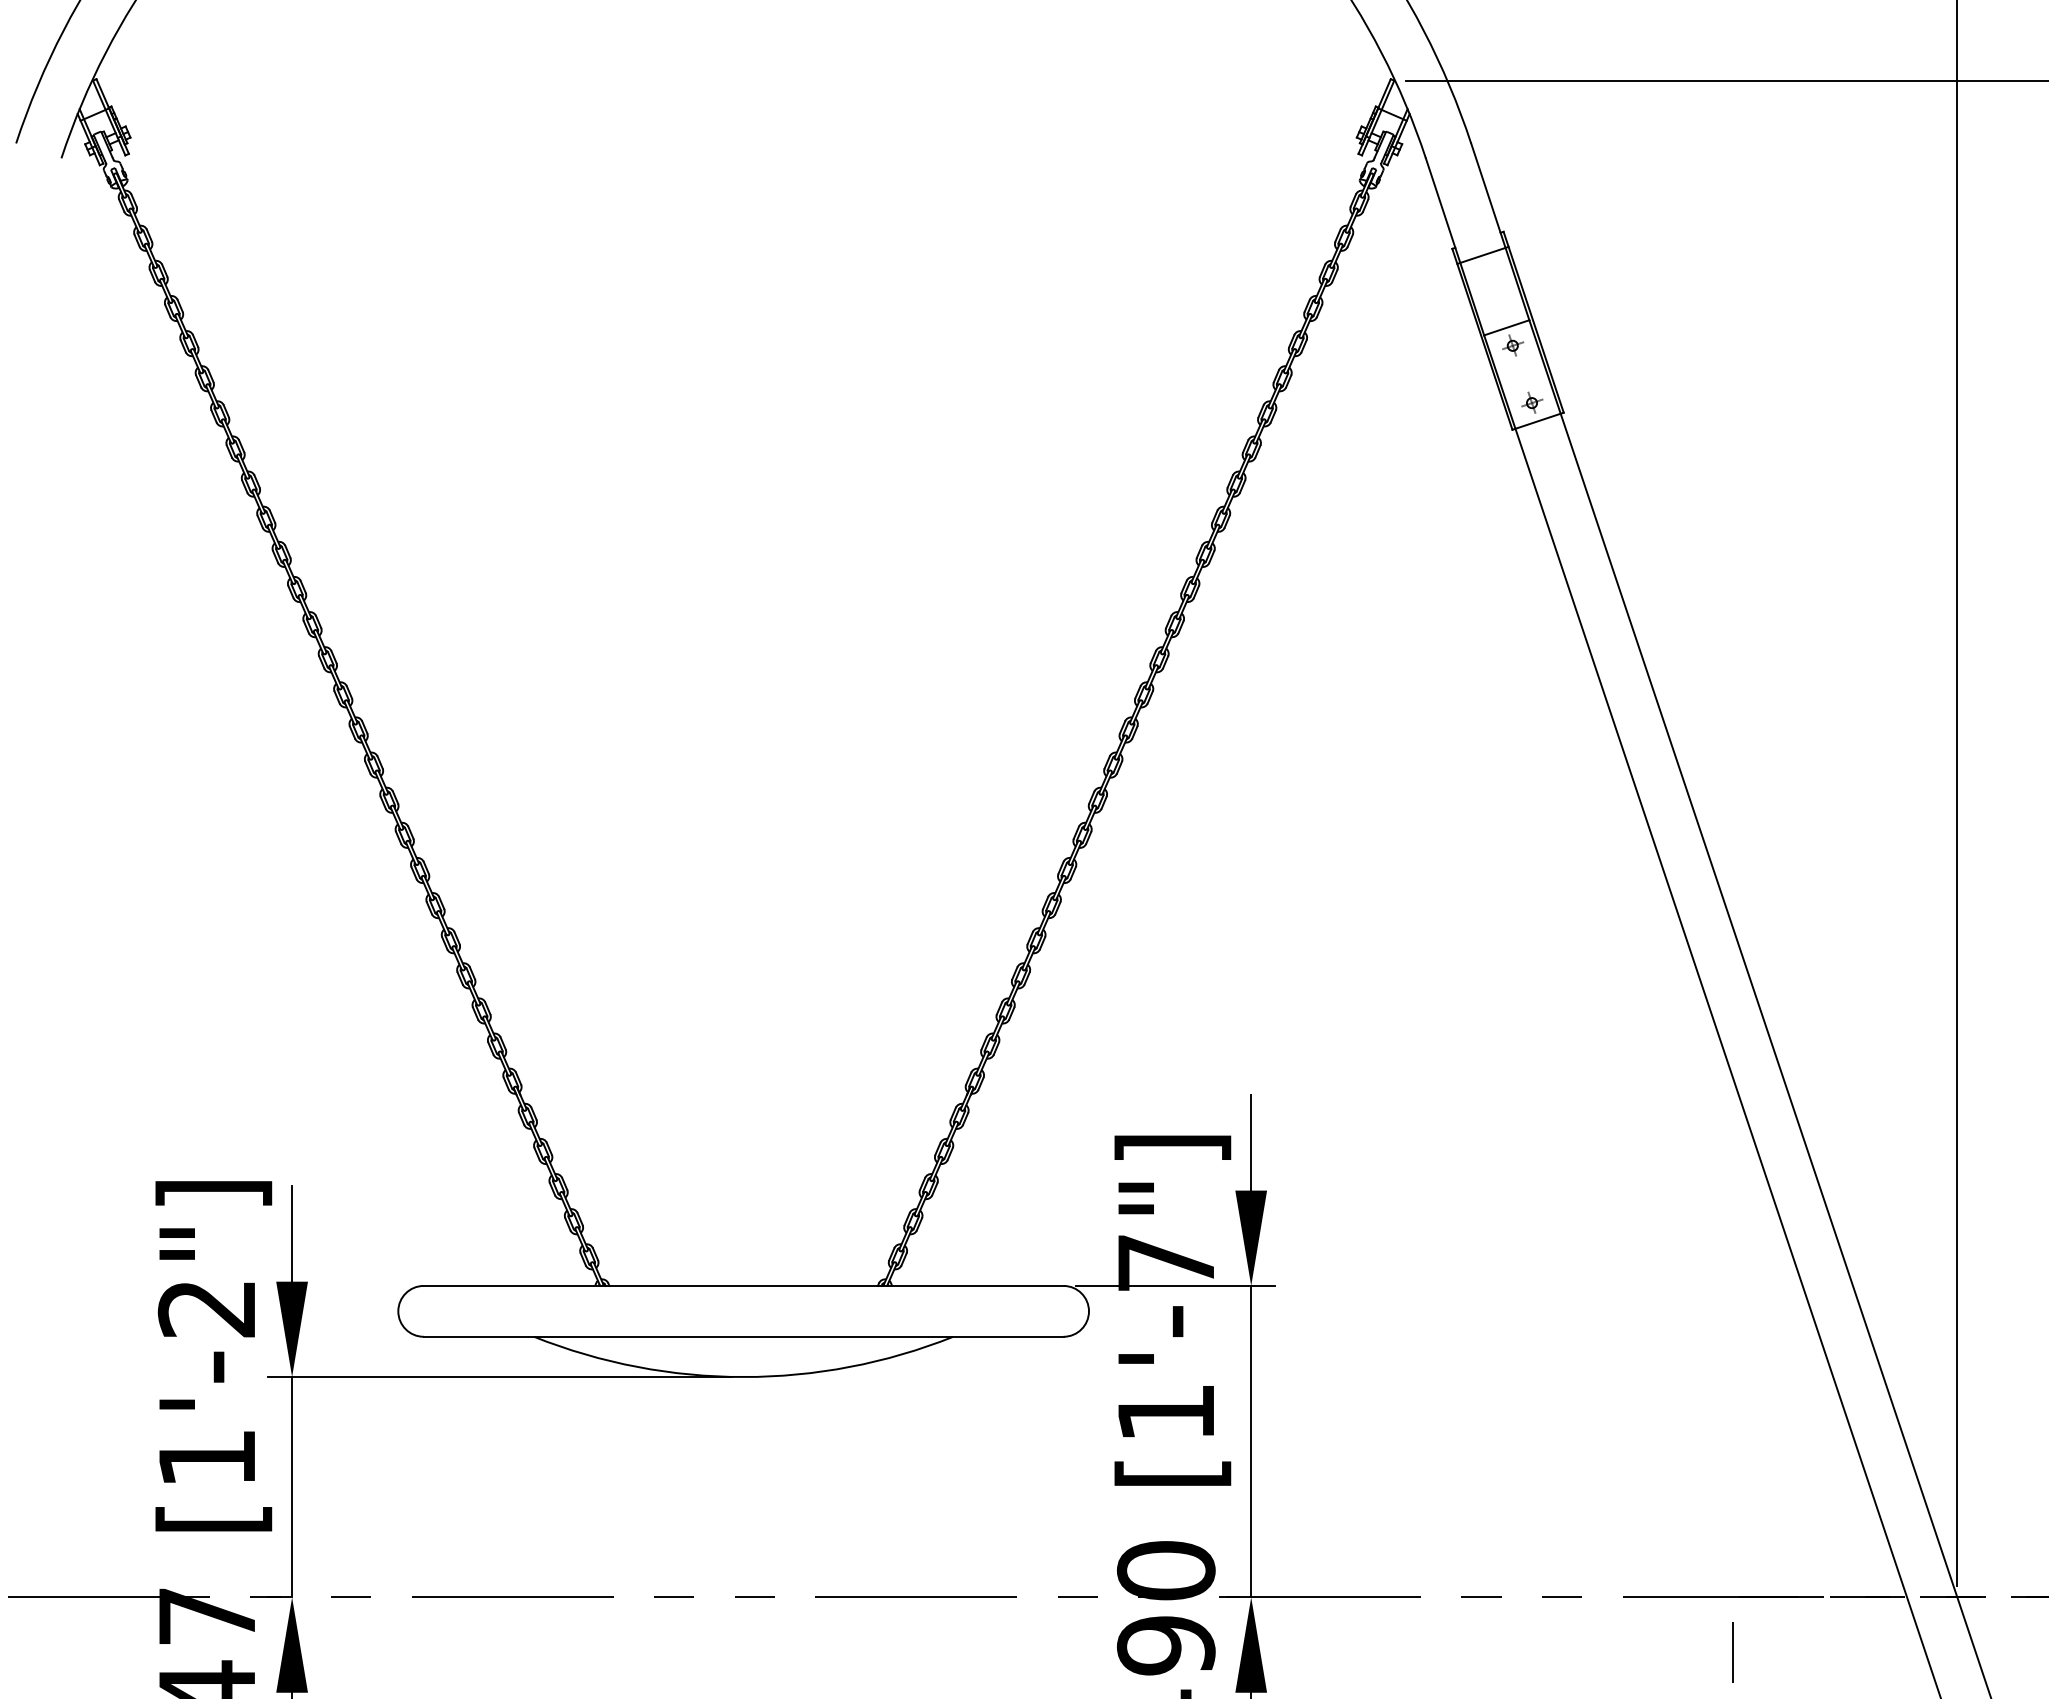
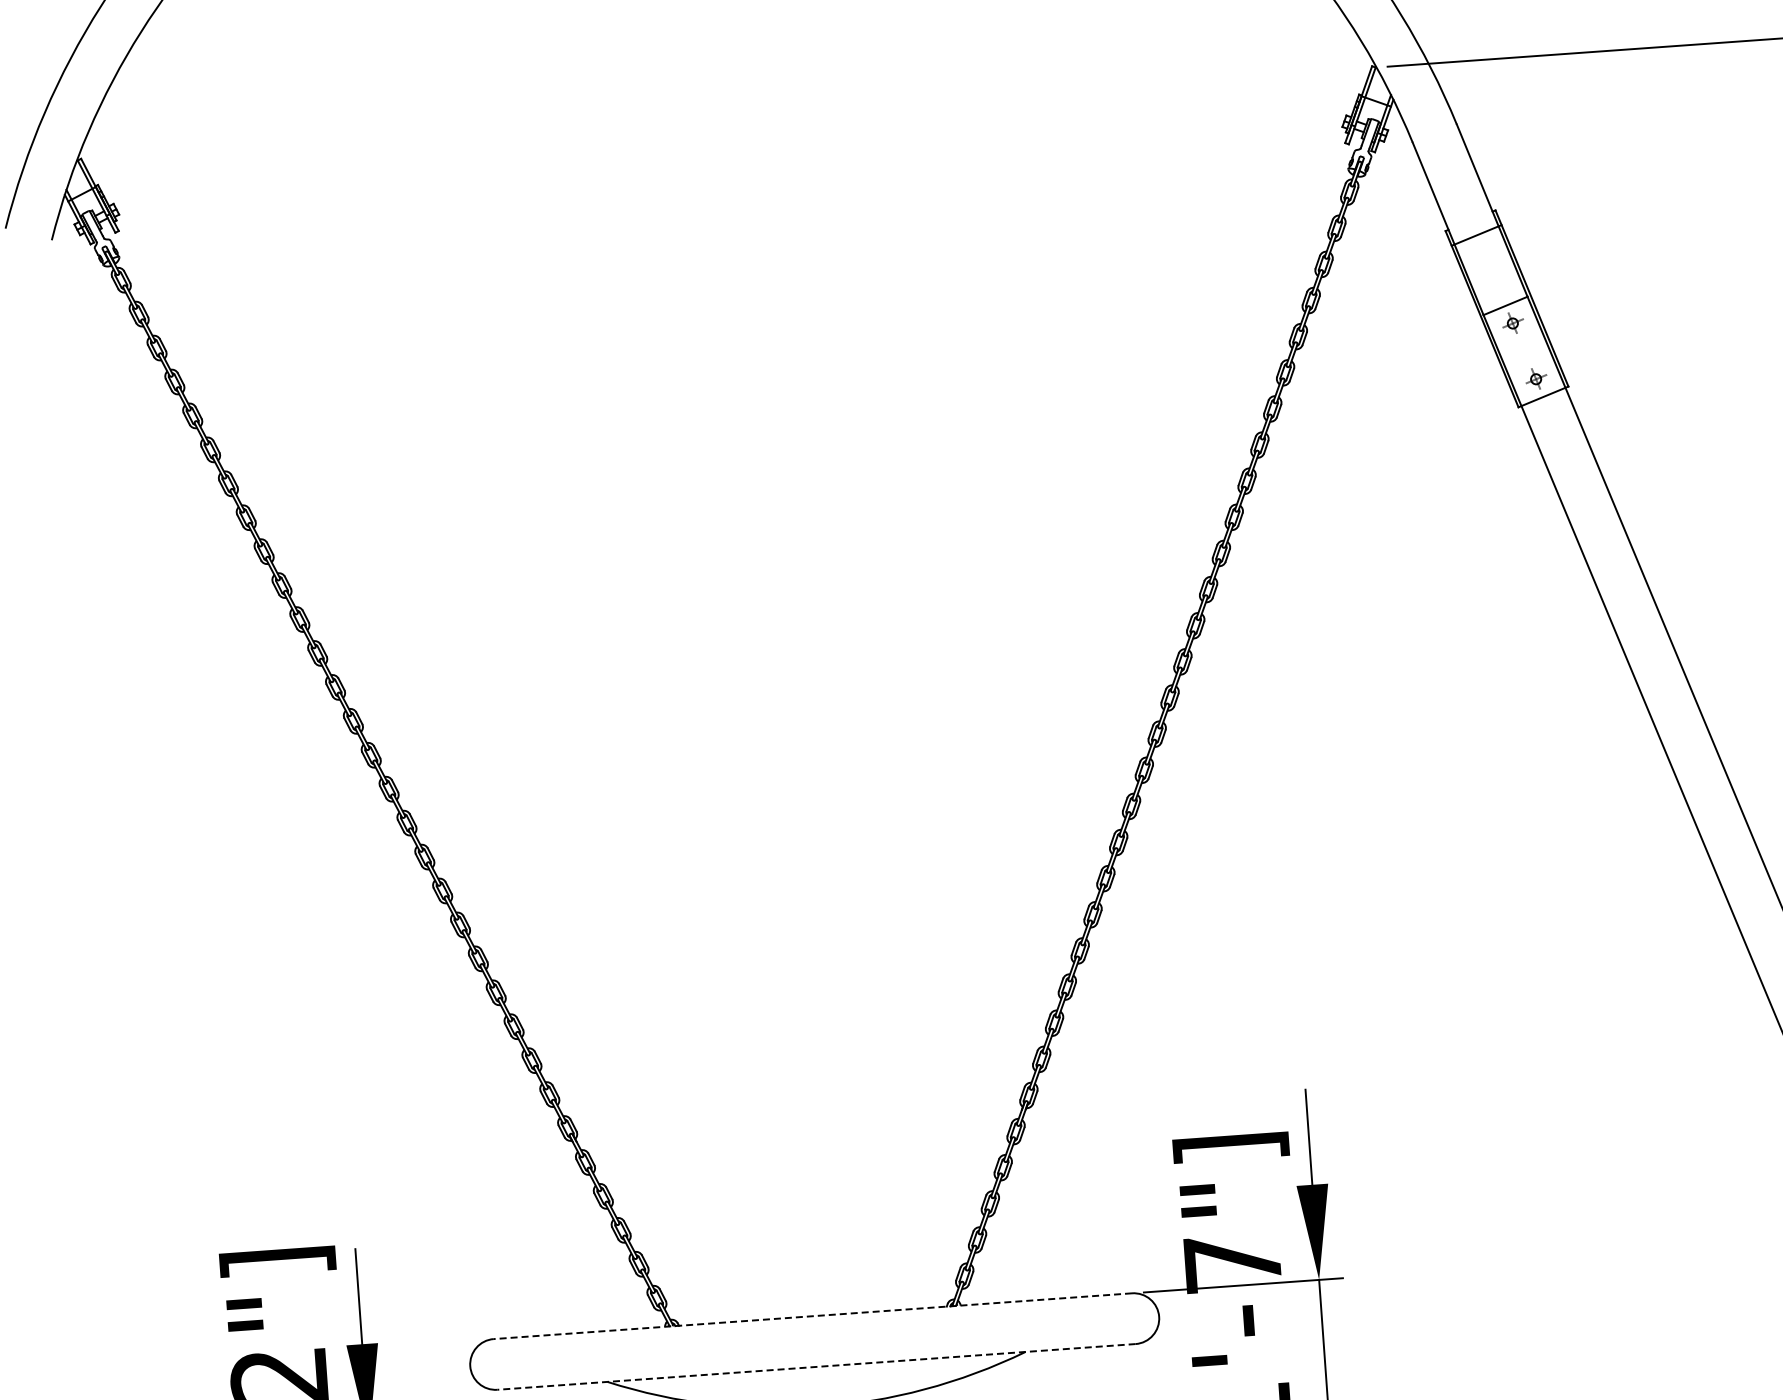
line: (743, 1285) -> (812, 1315), solid -> dashed
line: (743, 1336) -> (816, 1366), solid -> dashed

